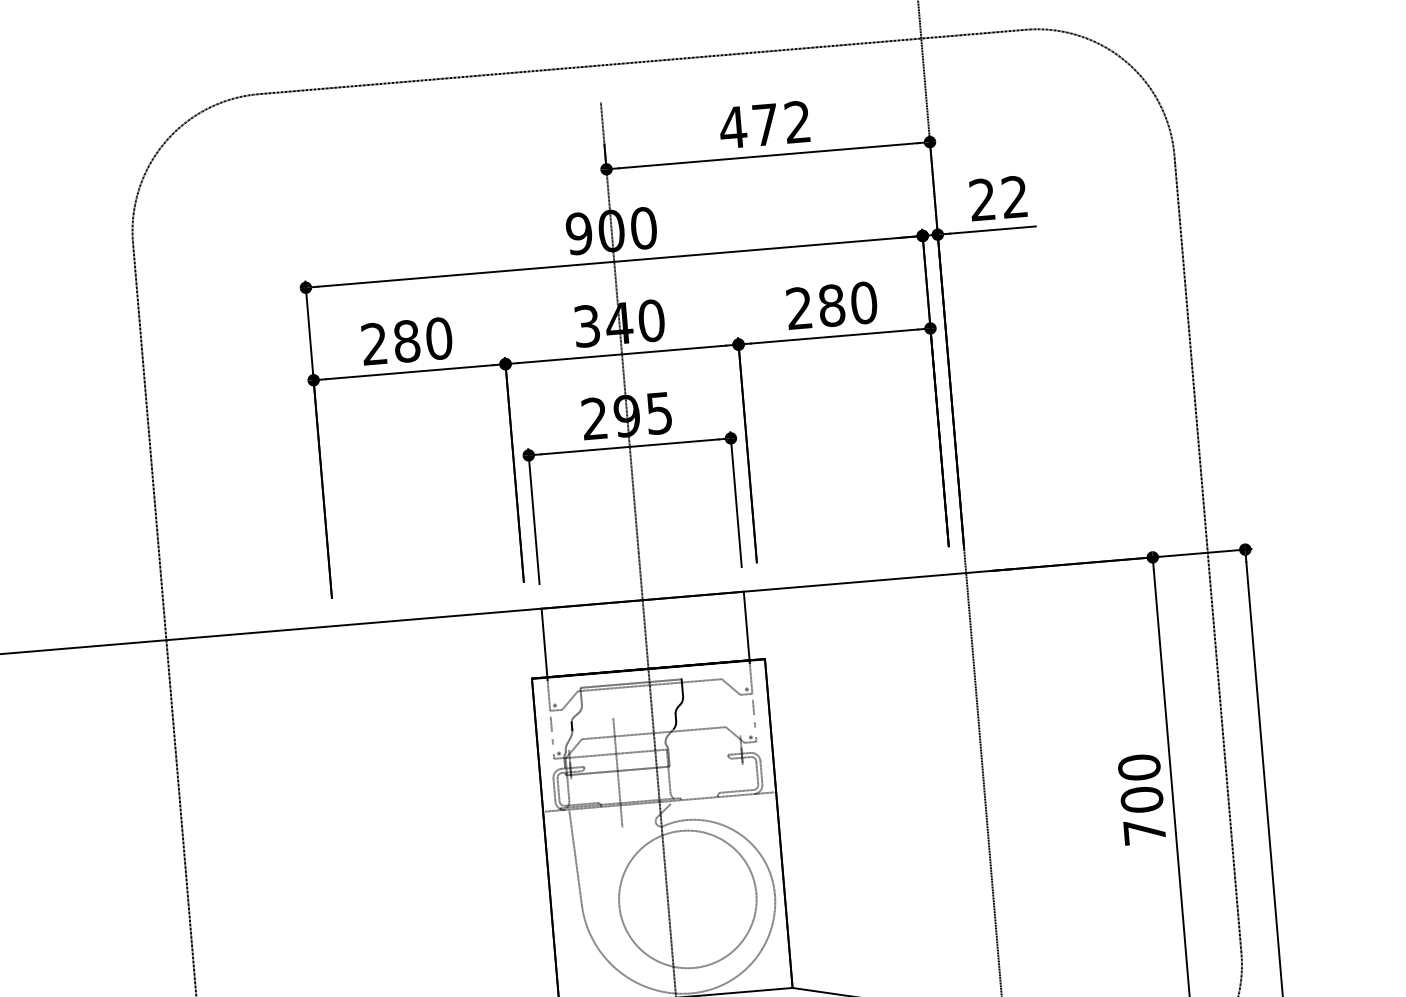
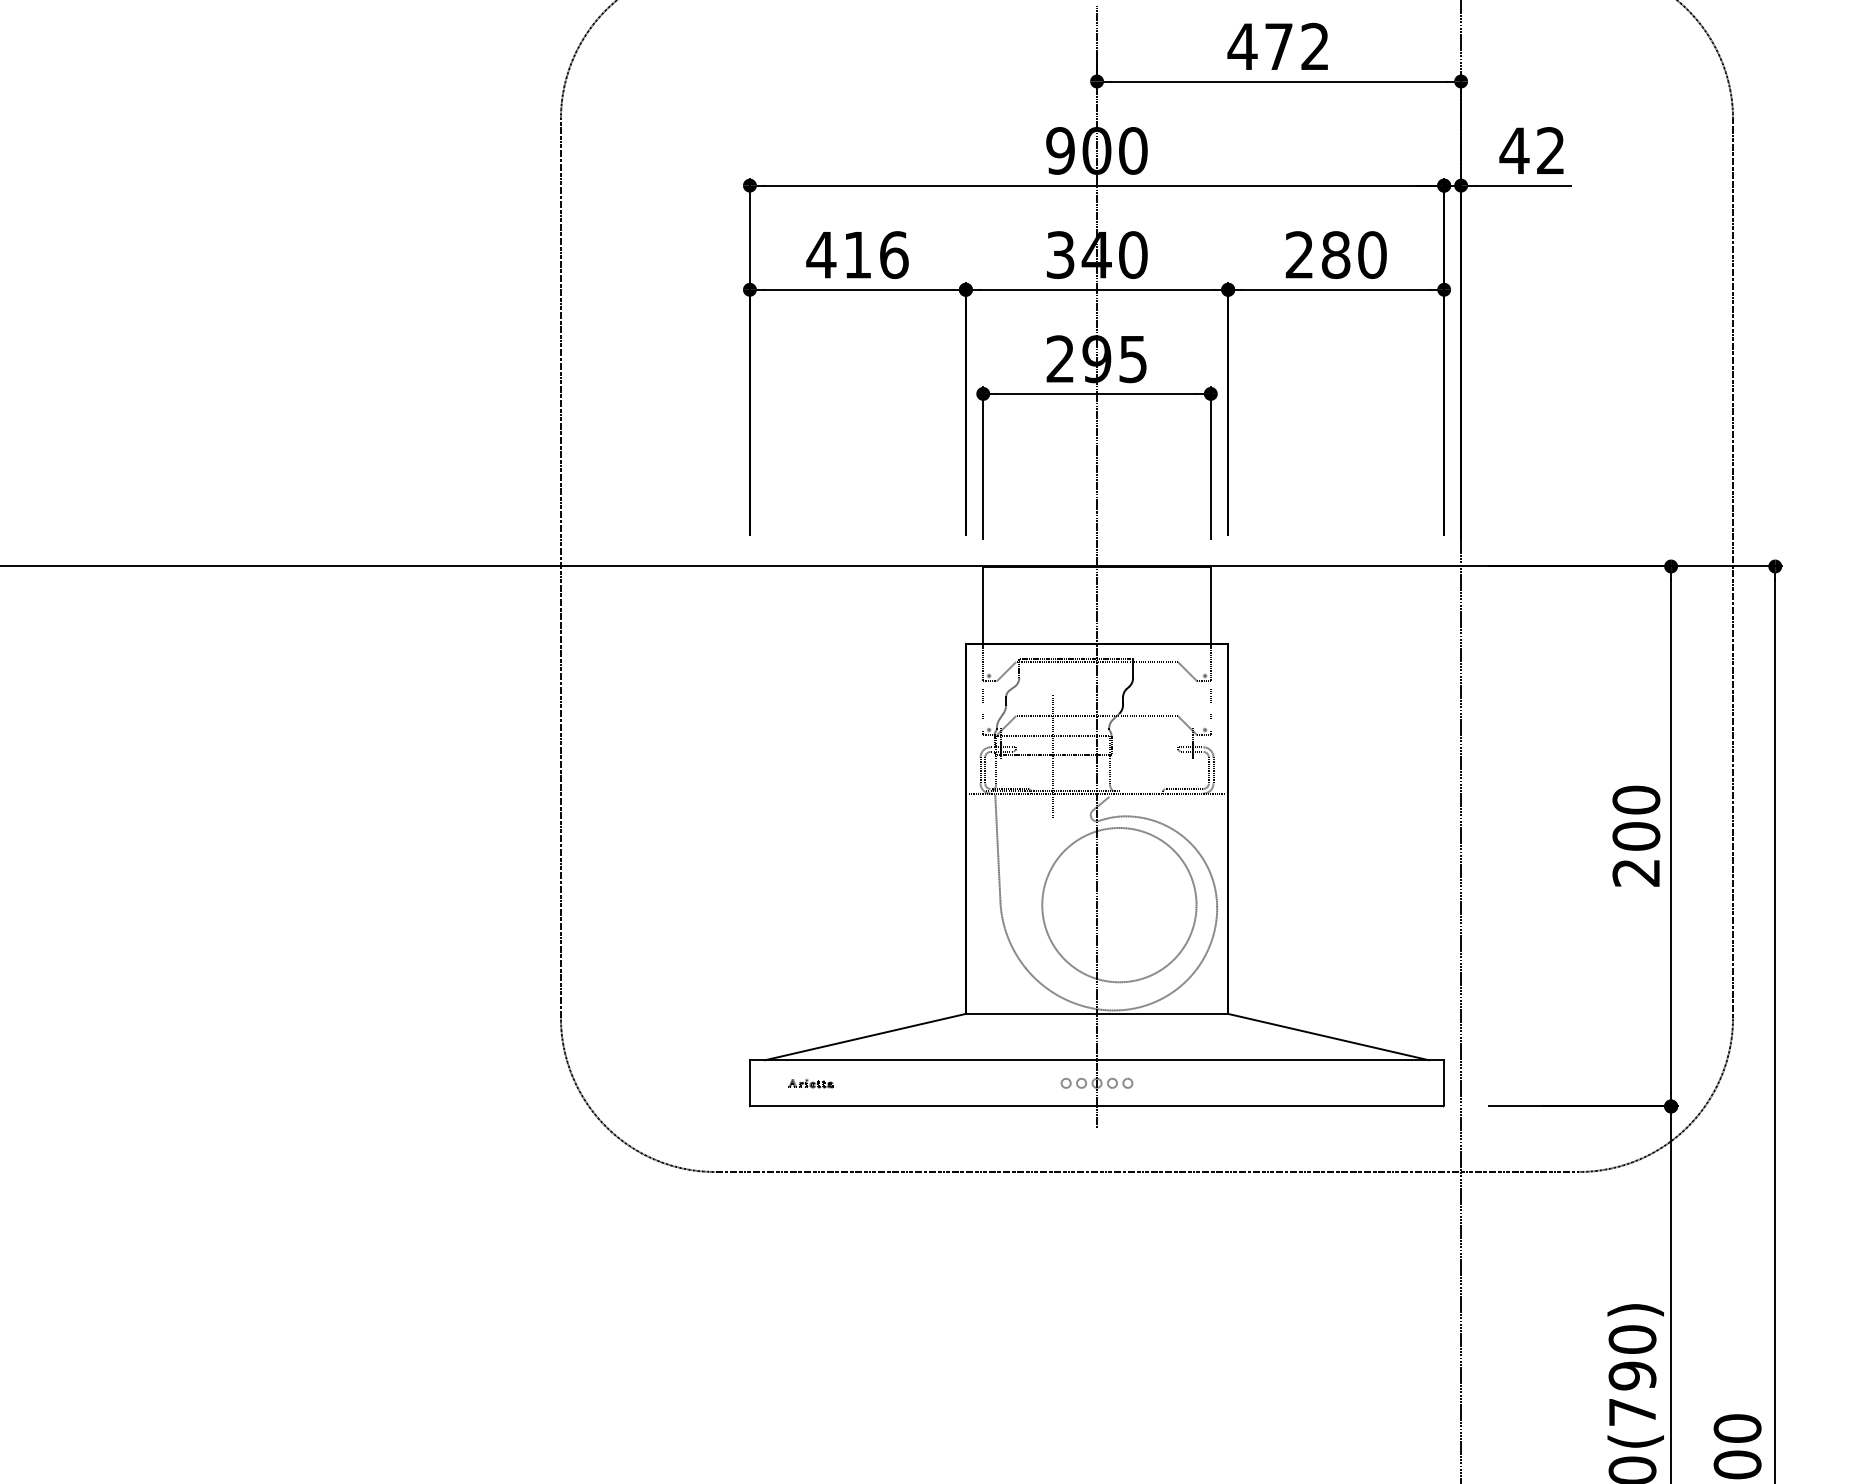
text: (982, 199) -> (1514, 150), 22 -> 42
text: (406, 341) -> (857, 255), 280 -> 416
text: (1143, 831) -> (1635, 872), 700 -> 200

